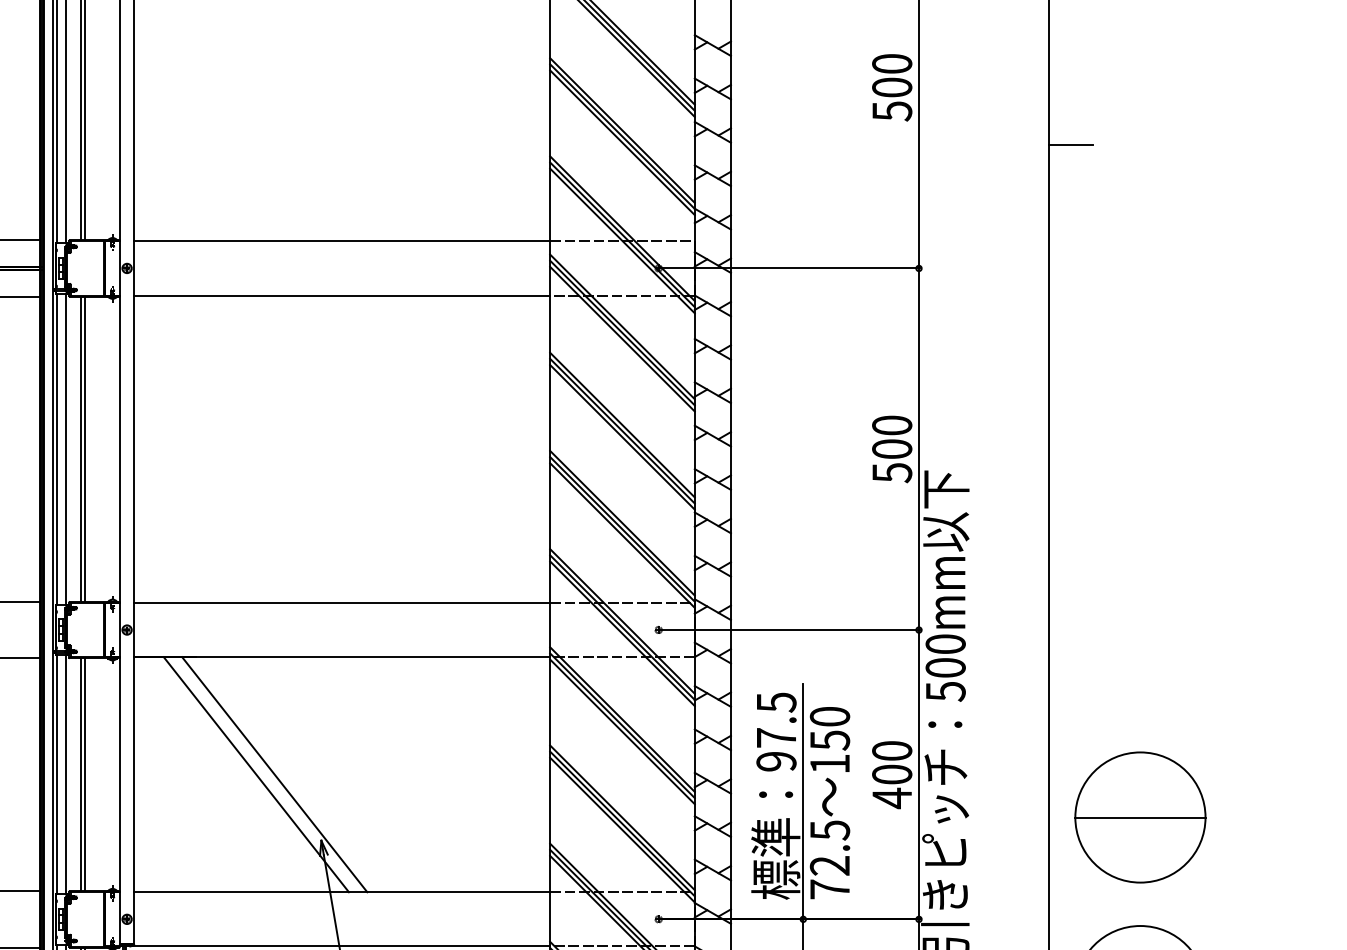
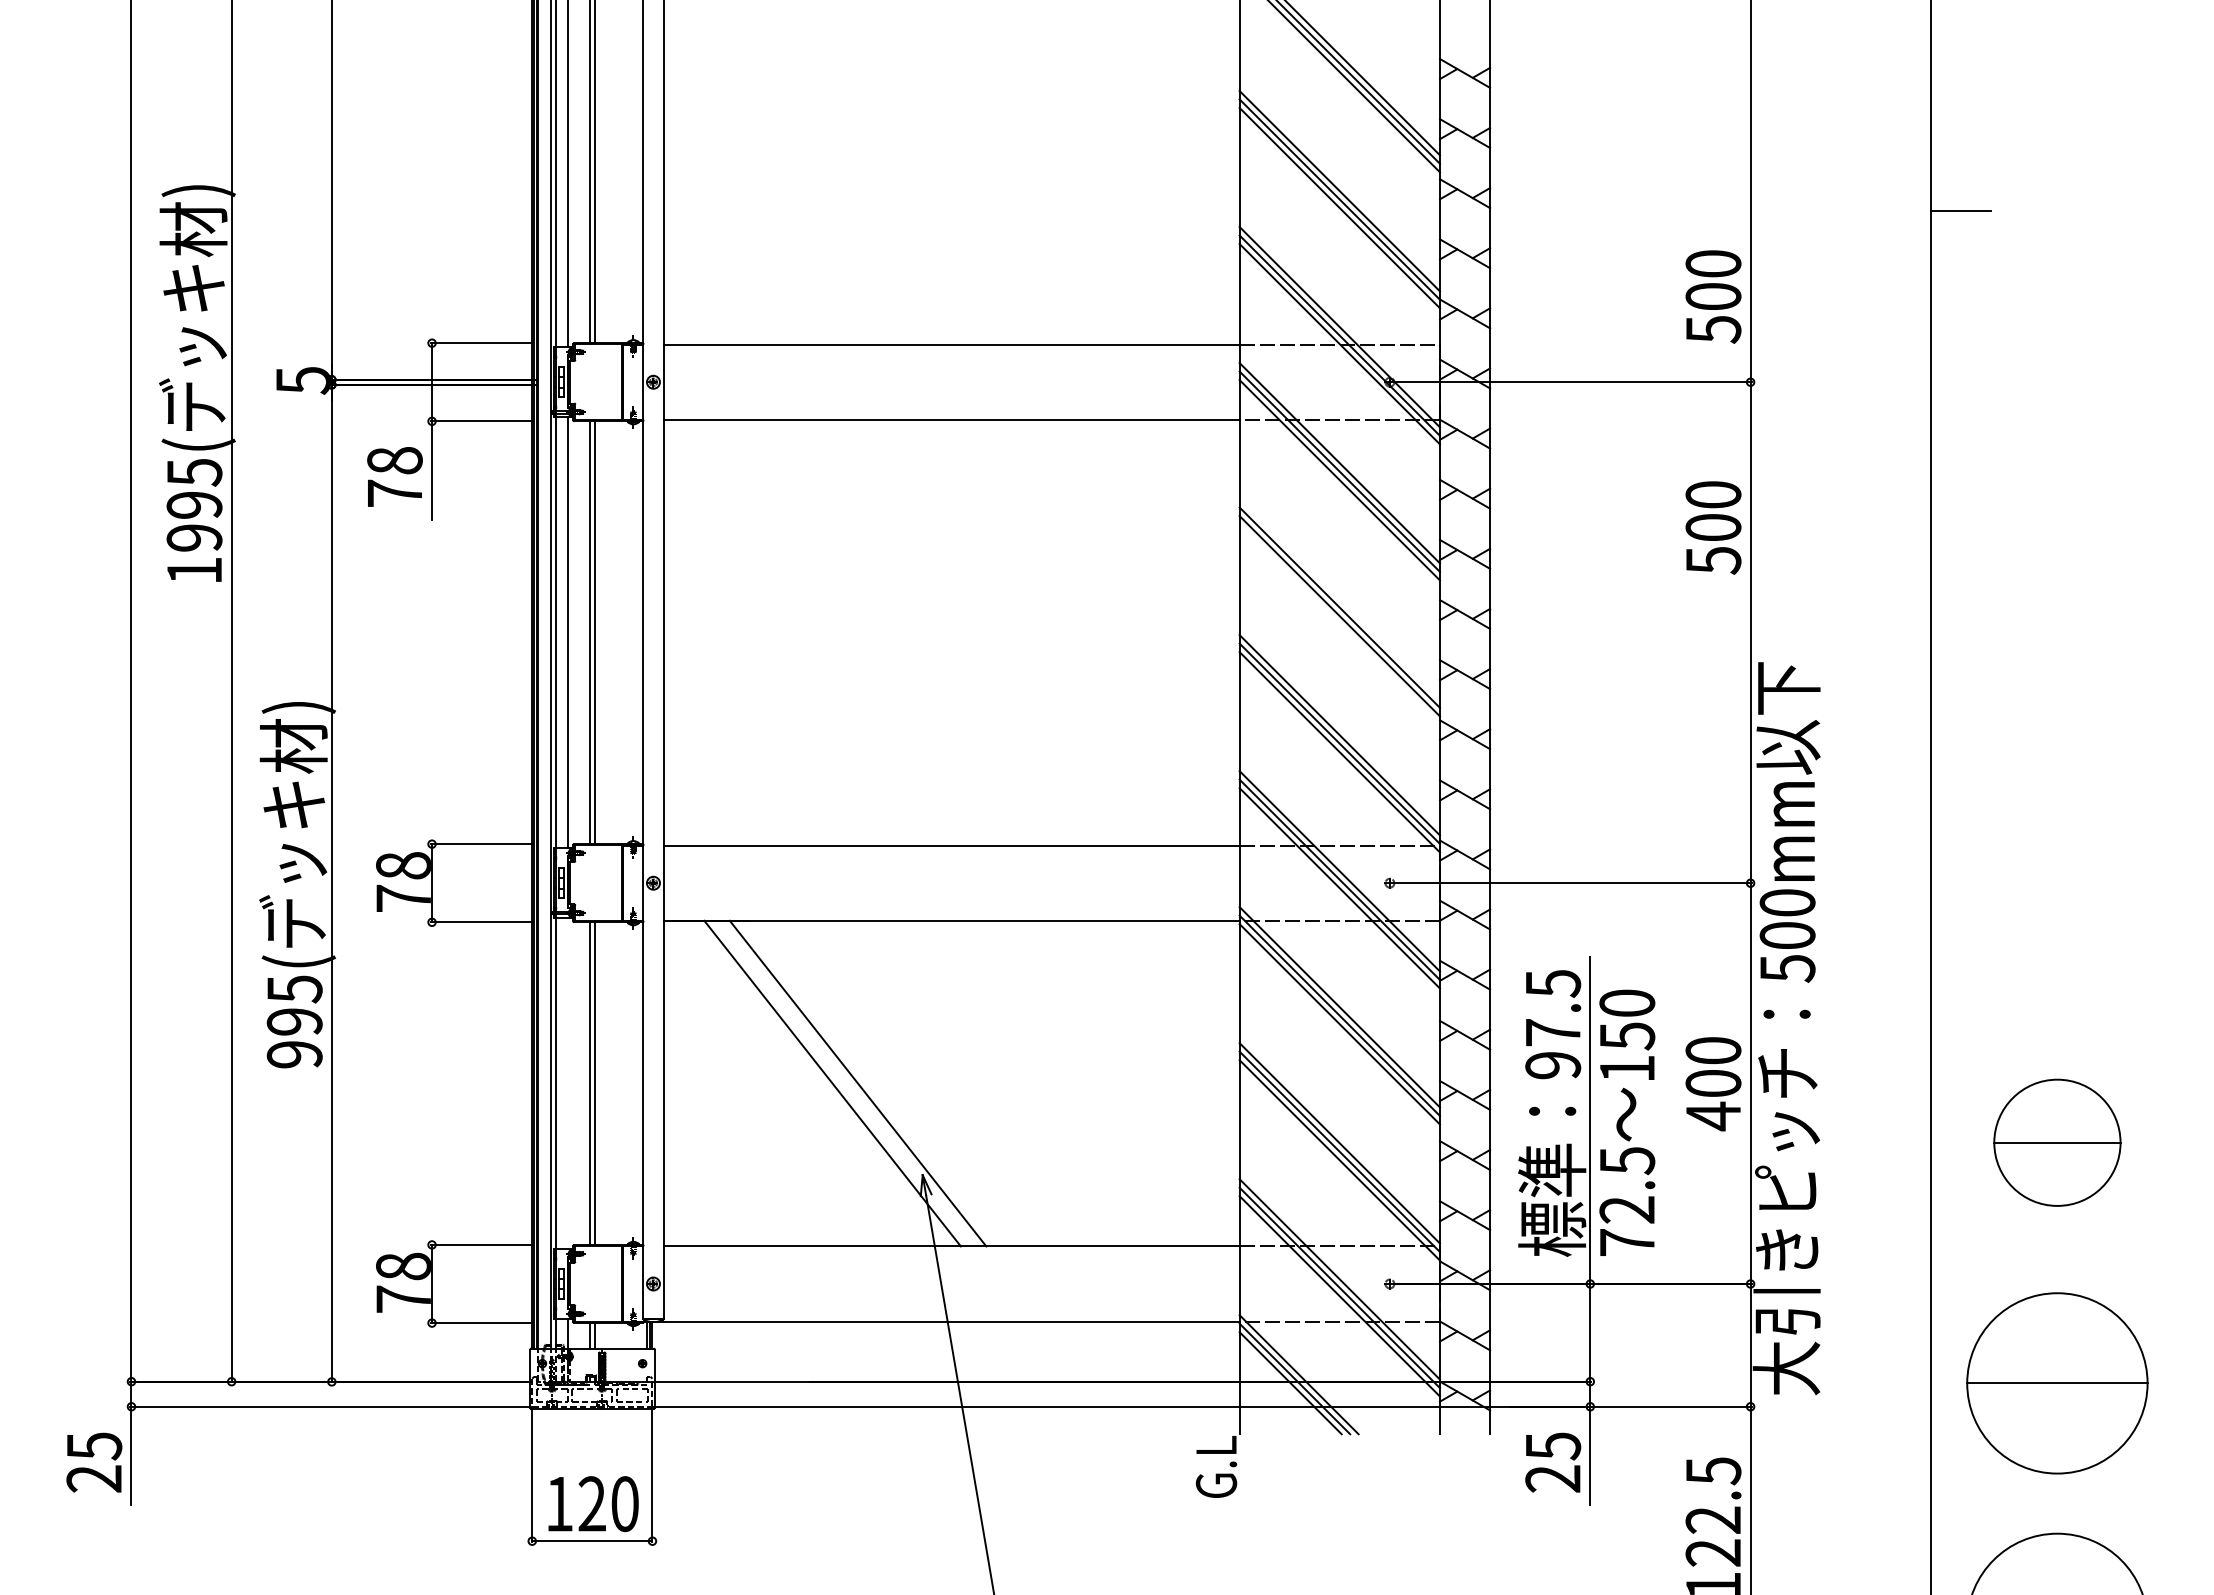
text: (892, 87) -> (1713, 296), moved
line: (622, 425) -> (1339, 599), removed
text: (892, 449) -> (1713, 527), moved
line: (65, 774) -> (568, 1083), removed
part: (1140, 817) -> (2057, 1142), size x0.7

